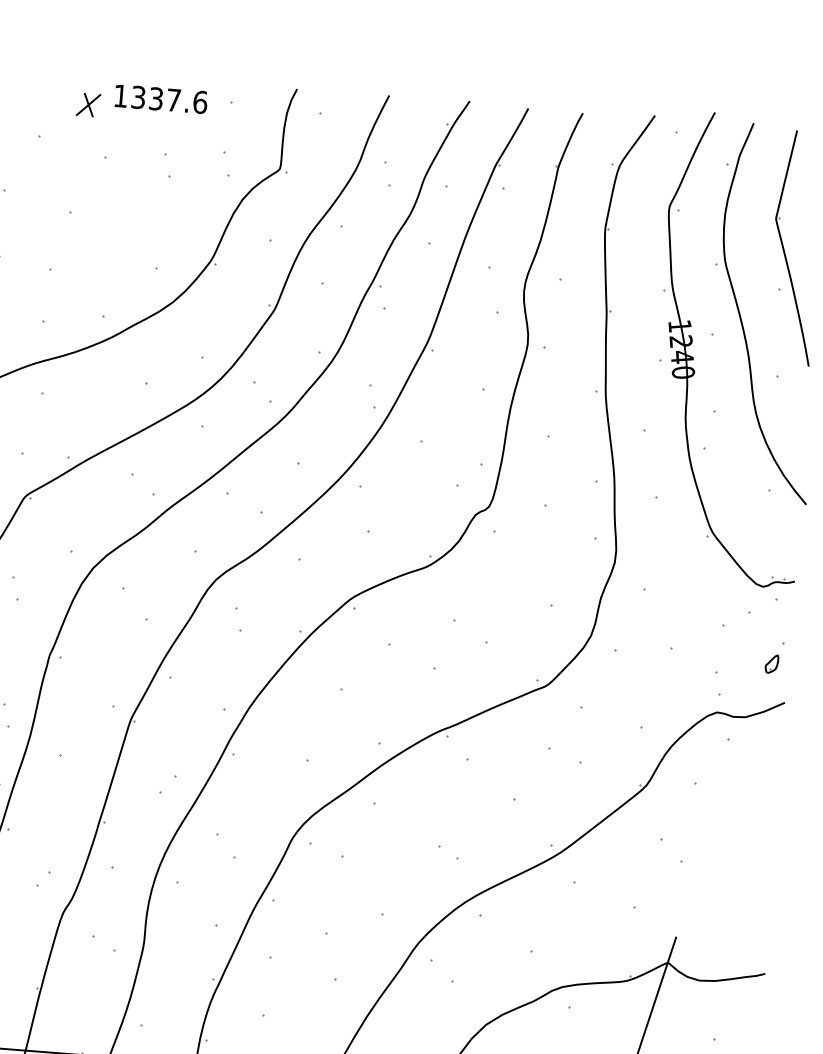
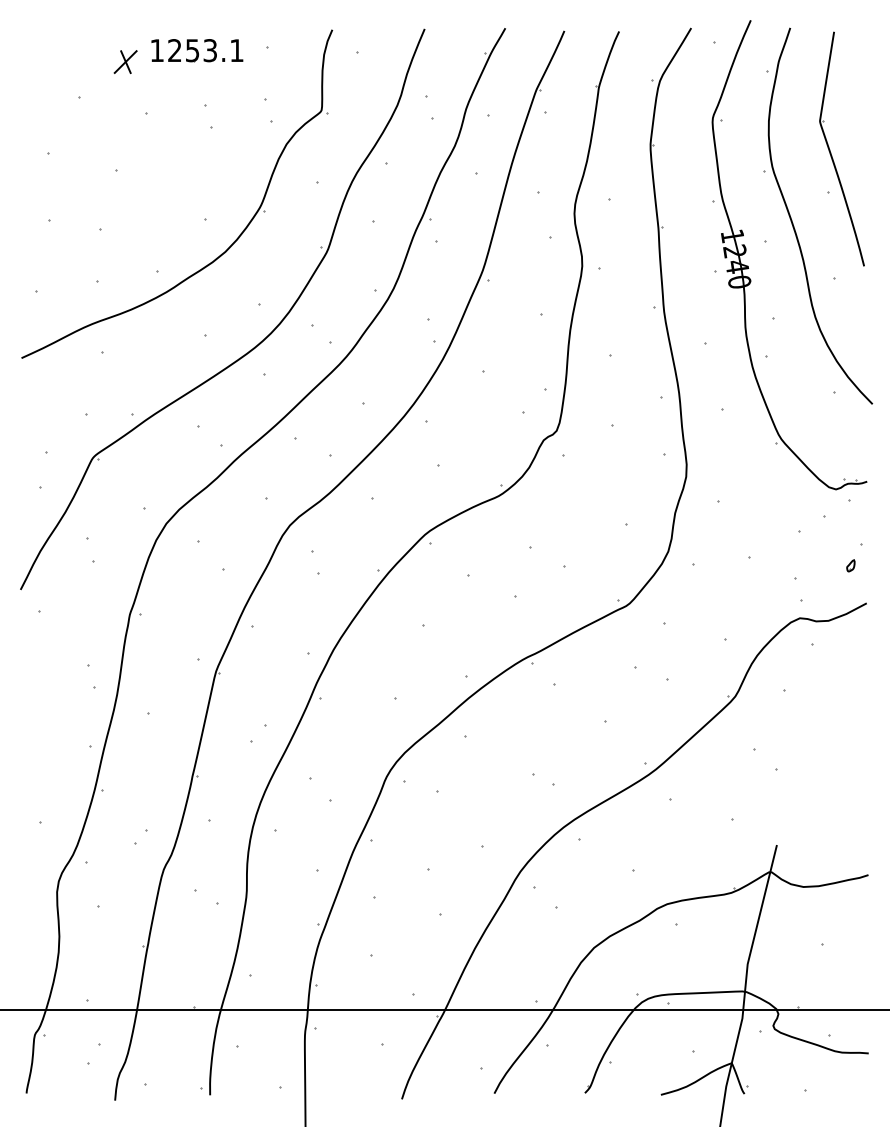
text: (169, 99) -> (205, 50), 1337.6 -> 1253.1
part: (771, 663) -> (850, 565), size x0.62

